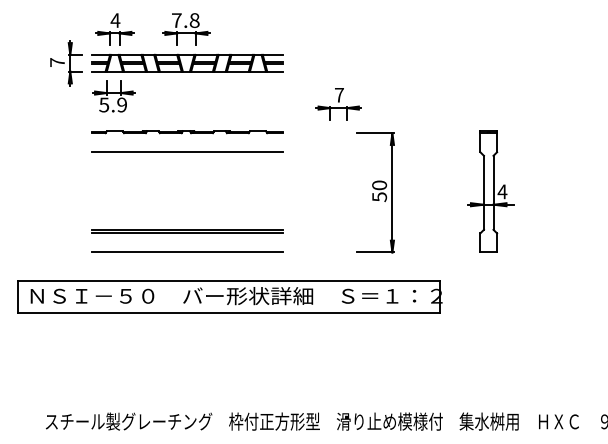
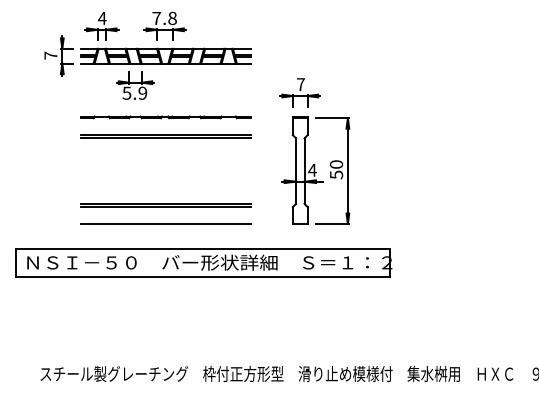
part: (113, 96) -> (135, 85), moved
line: (186, 155) -> (165, 138), added
part: (490, 191) -> (301, 169), moved

